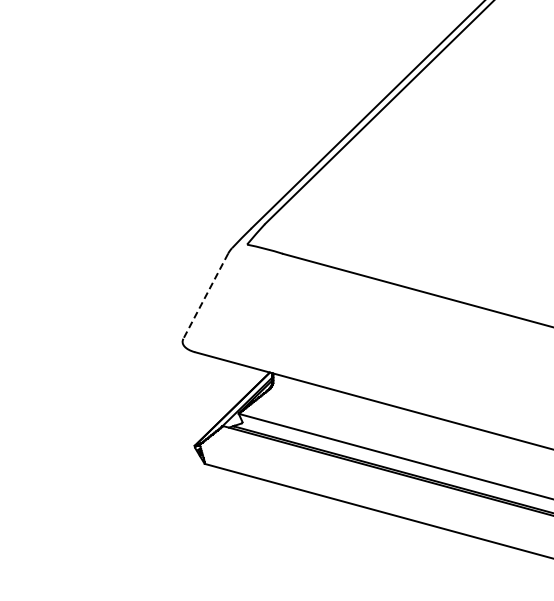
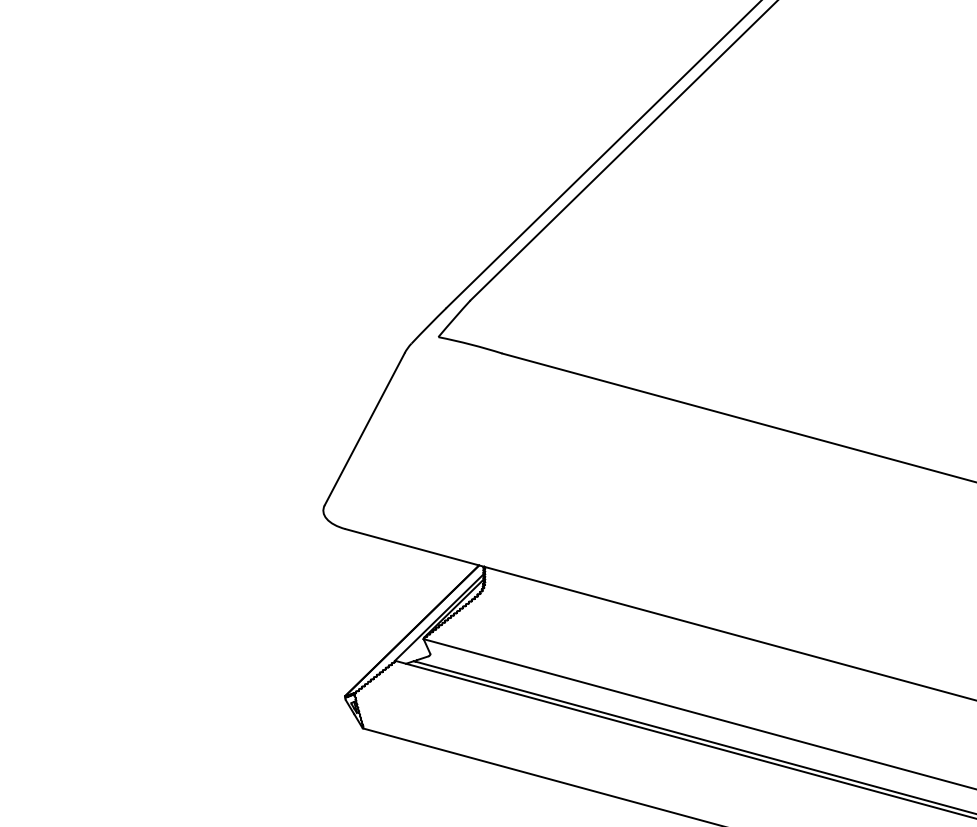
line: (205, 296) -> (364, 429), dashed -> solid

